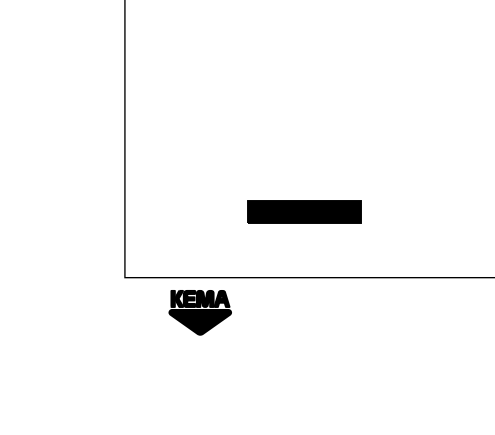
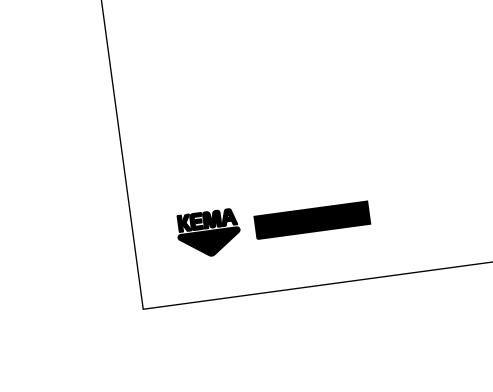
part: (199, 312) -> (208, 233), moved

